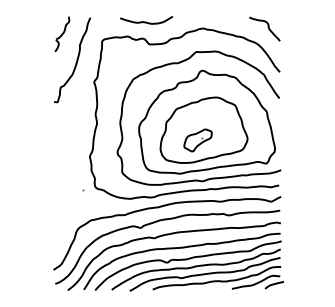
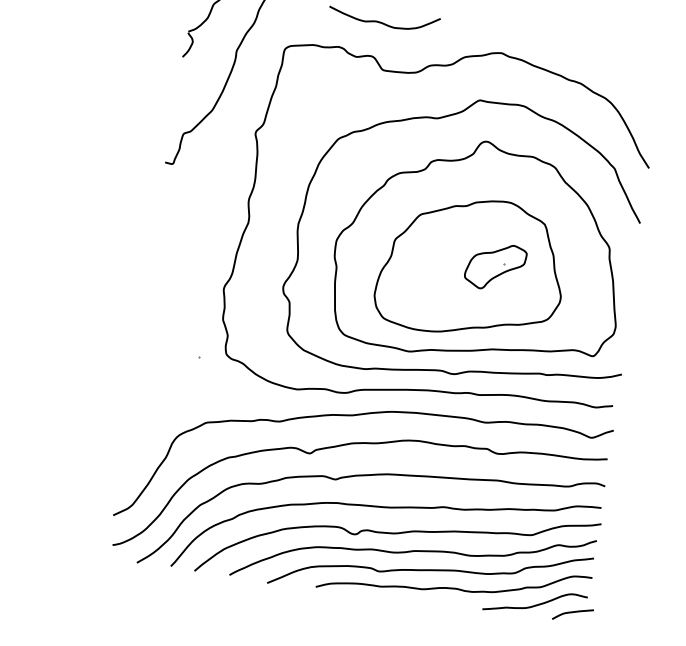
curve: (267, 27) -> (636, 70), removed
part: (197, 140) -> (494, 266), moved

